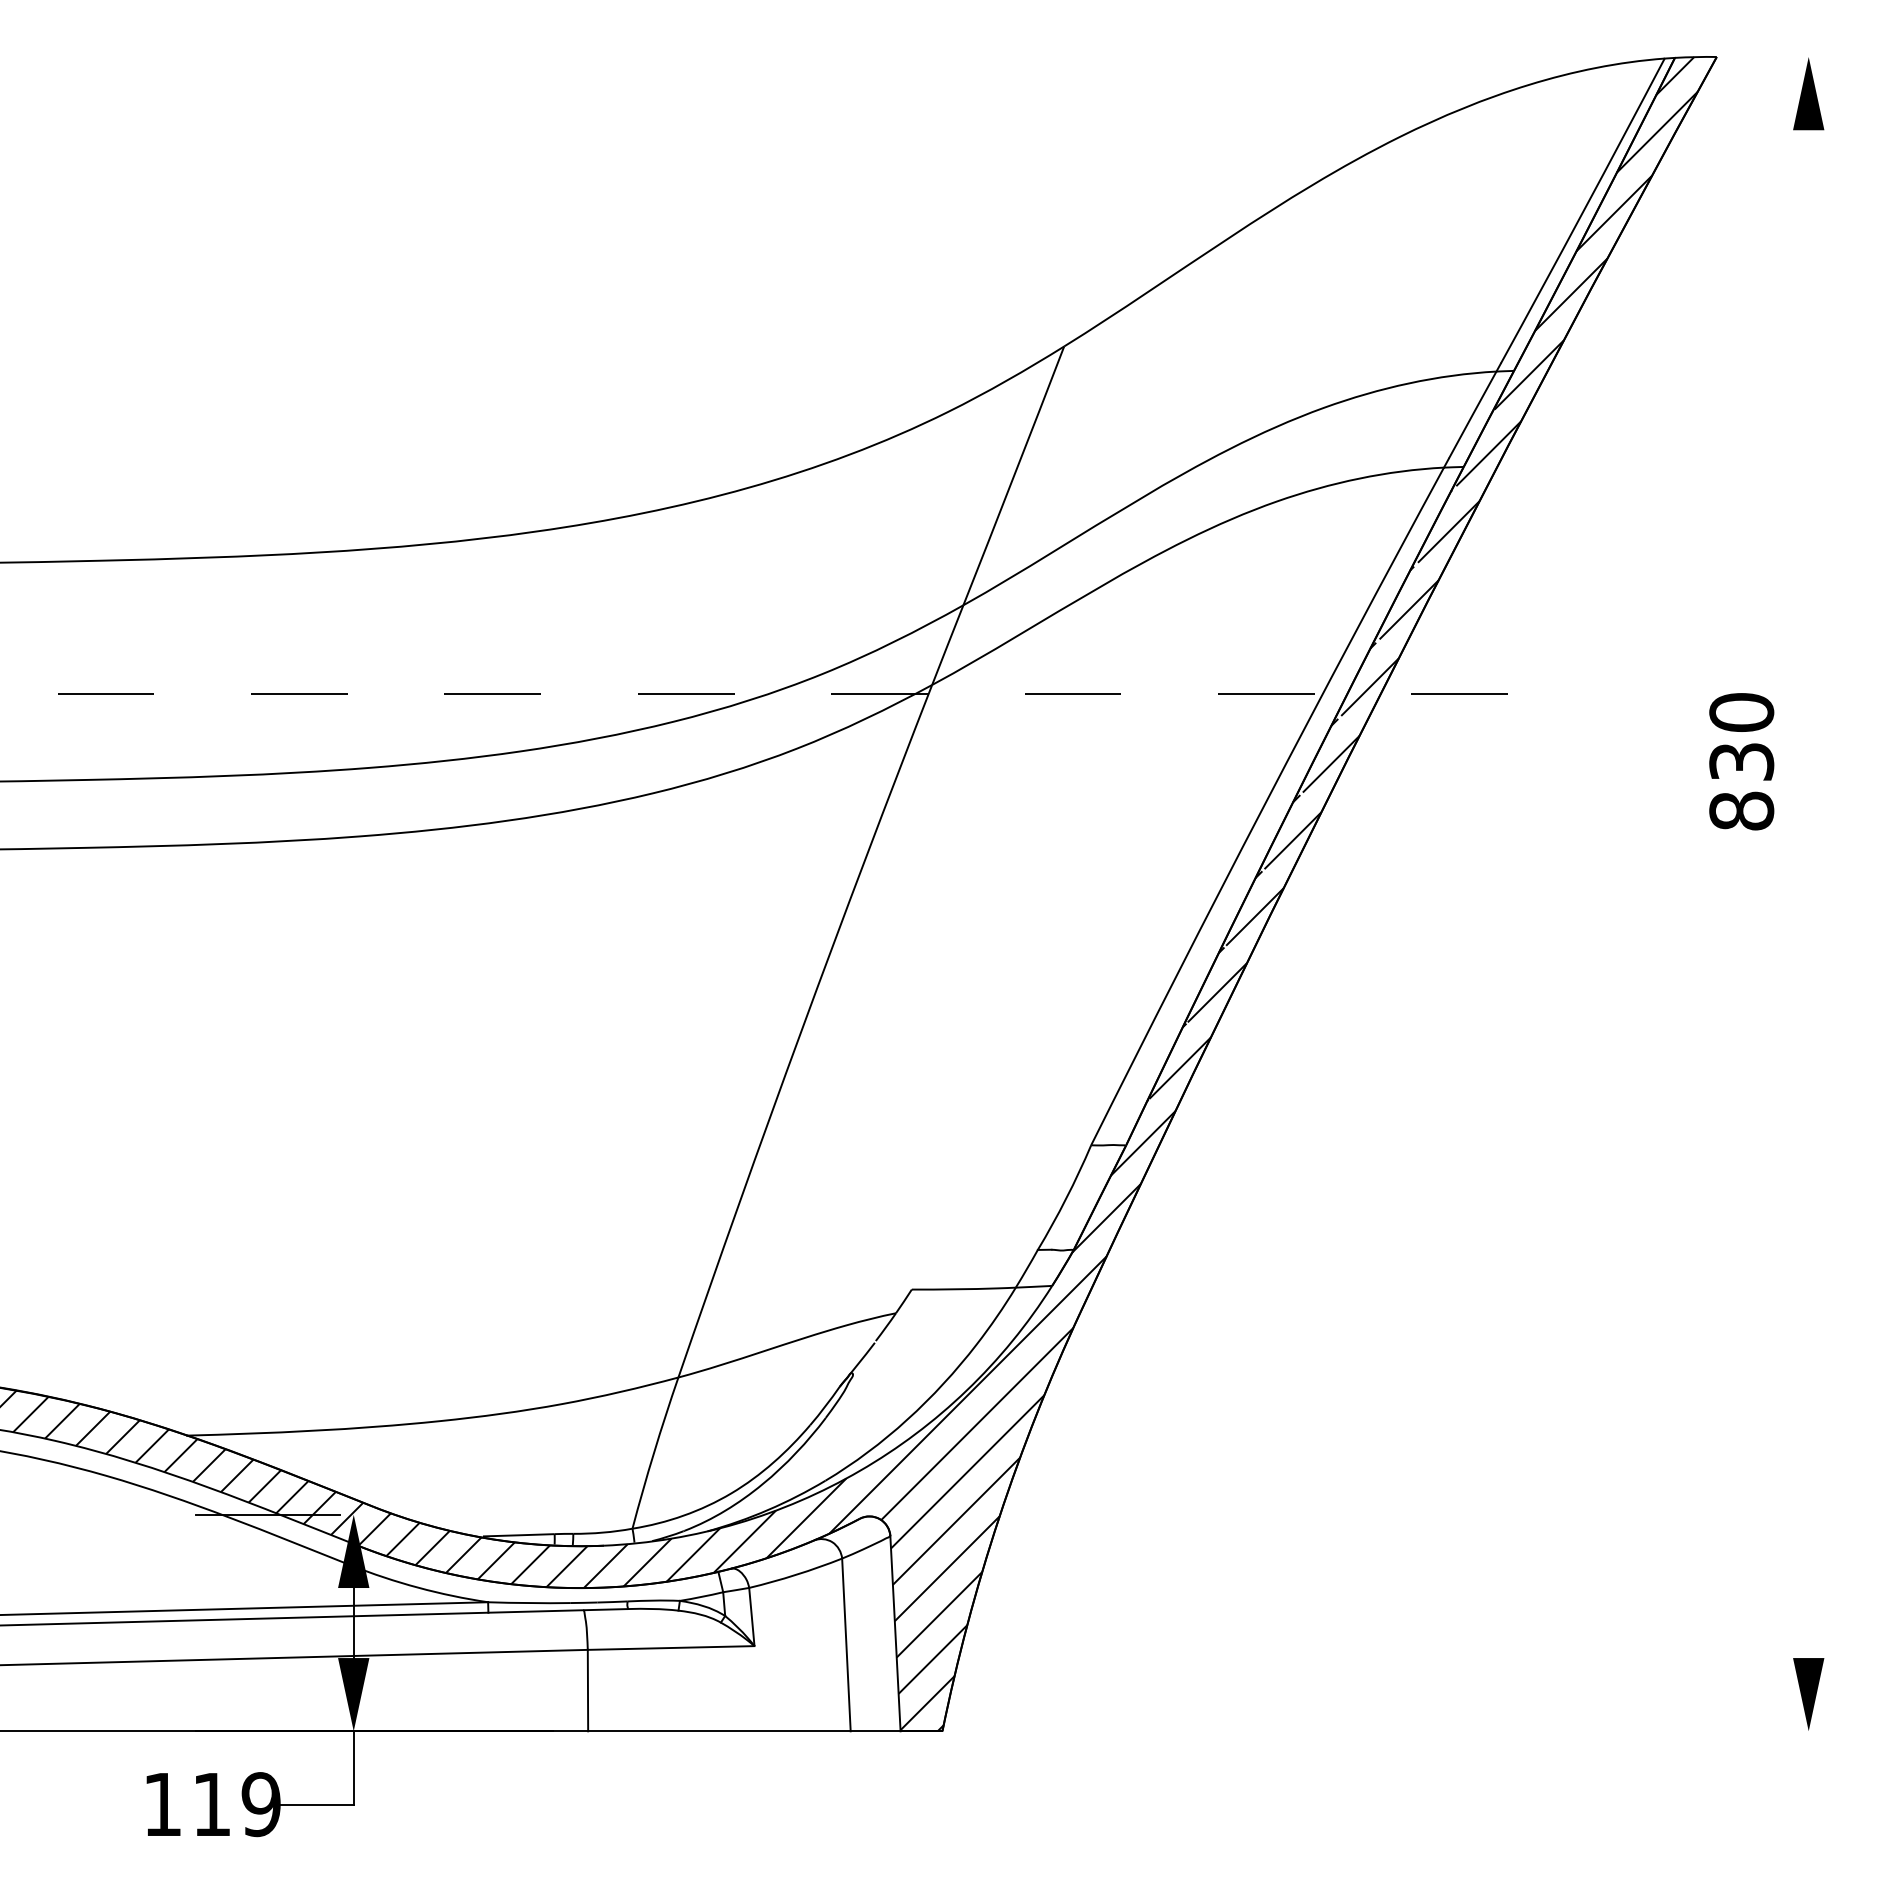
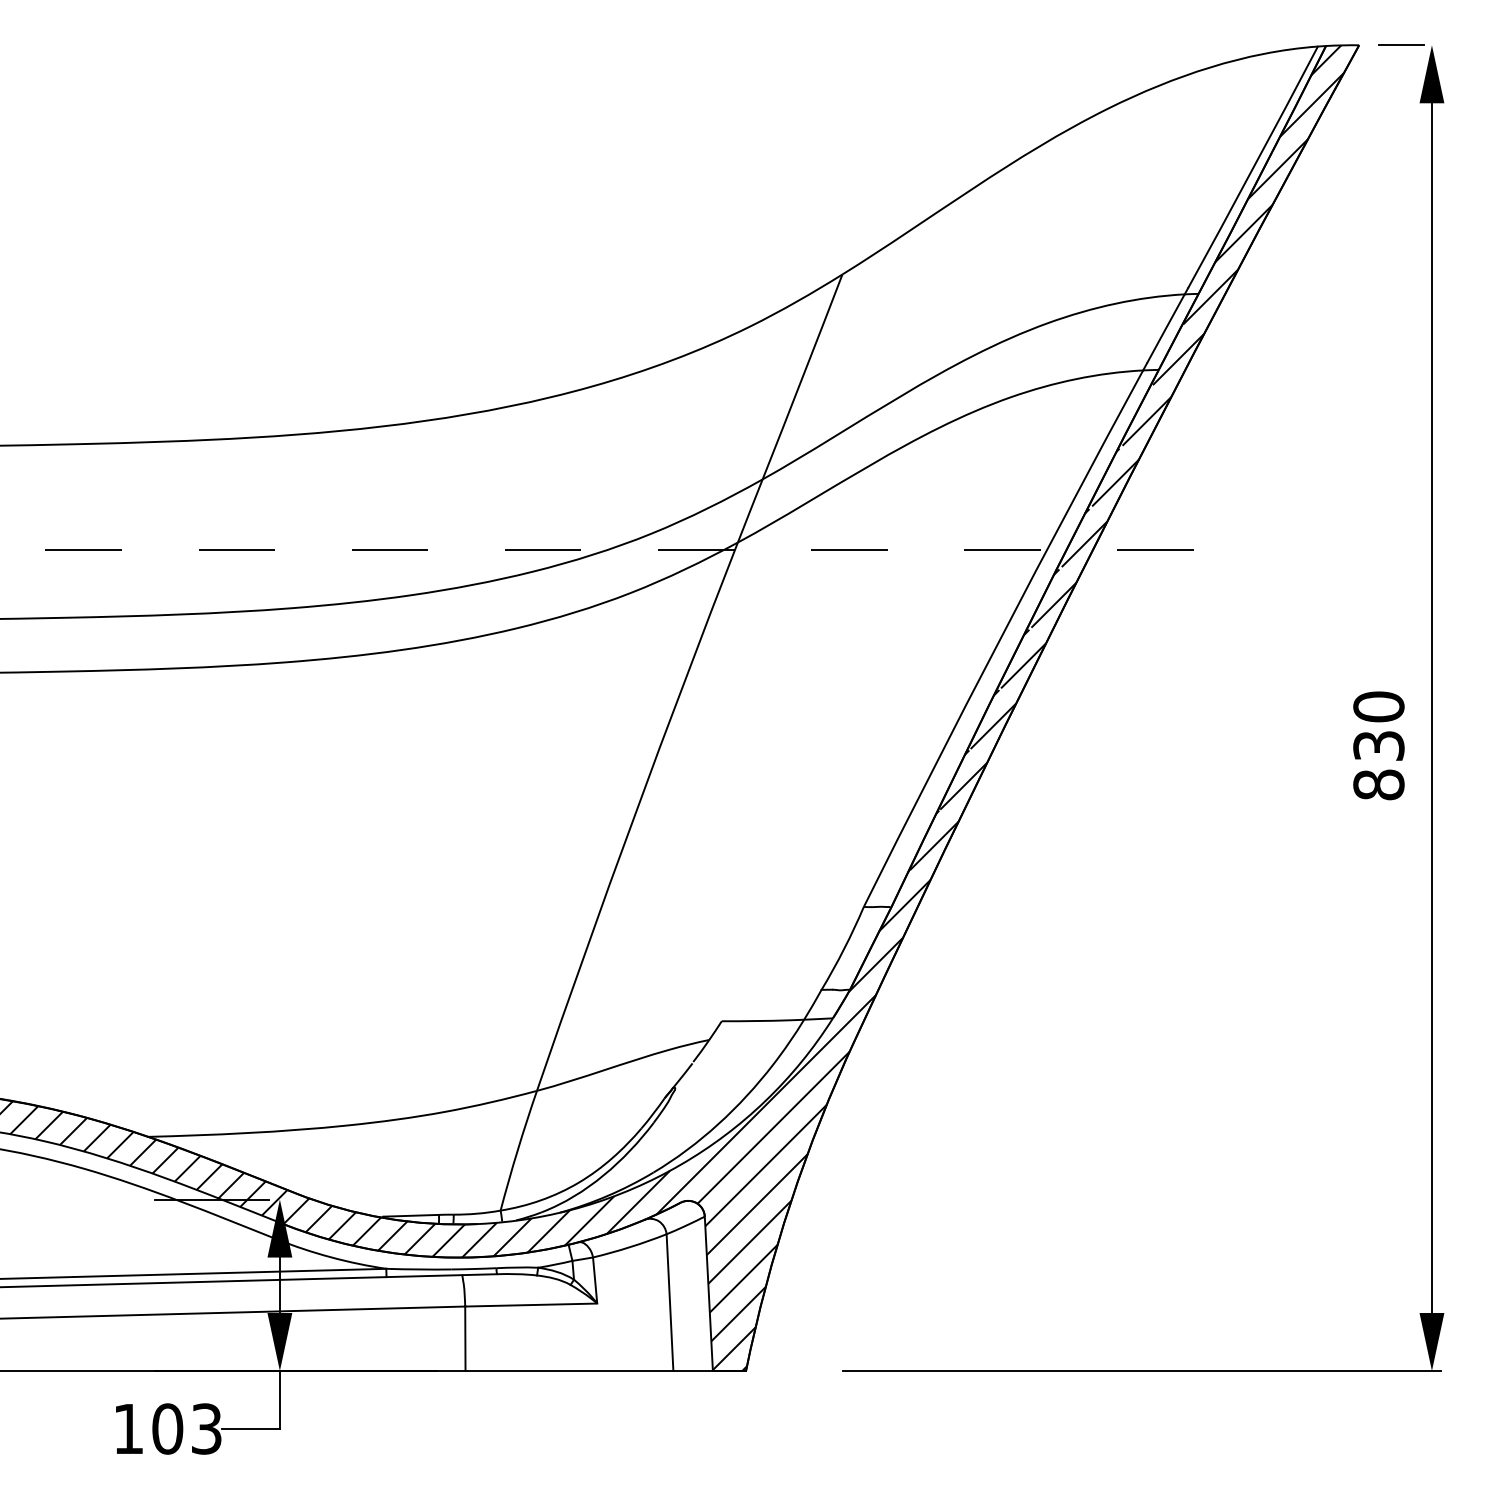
line: (1769, 57) -> (1400, 45), added
text: (1741, 761) -> (1378, 745), moved
line: (1808, 894) -> (1431, 708), added
line: (1442, 1731) -> (1141, 1371), added
text: (236, 1804) -> (187, 1428), 119 -> 103

